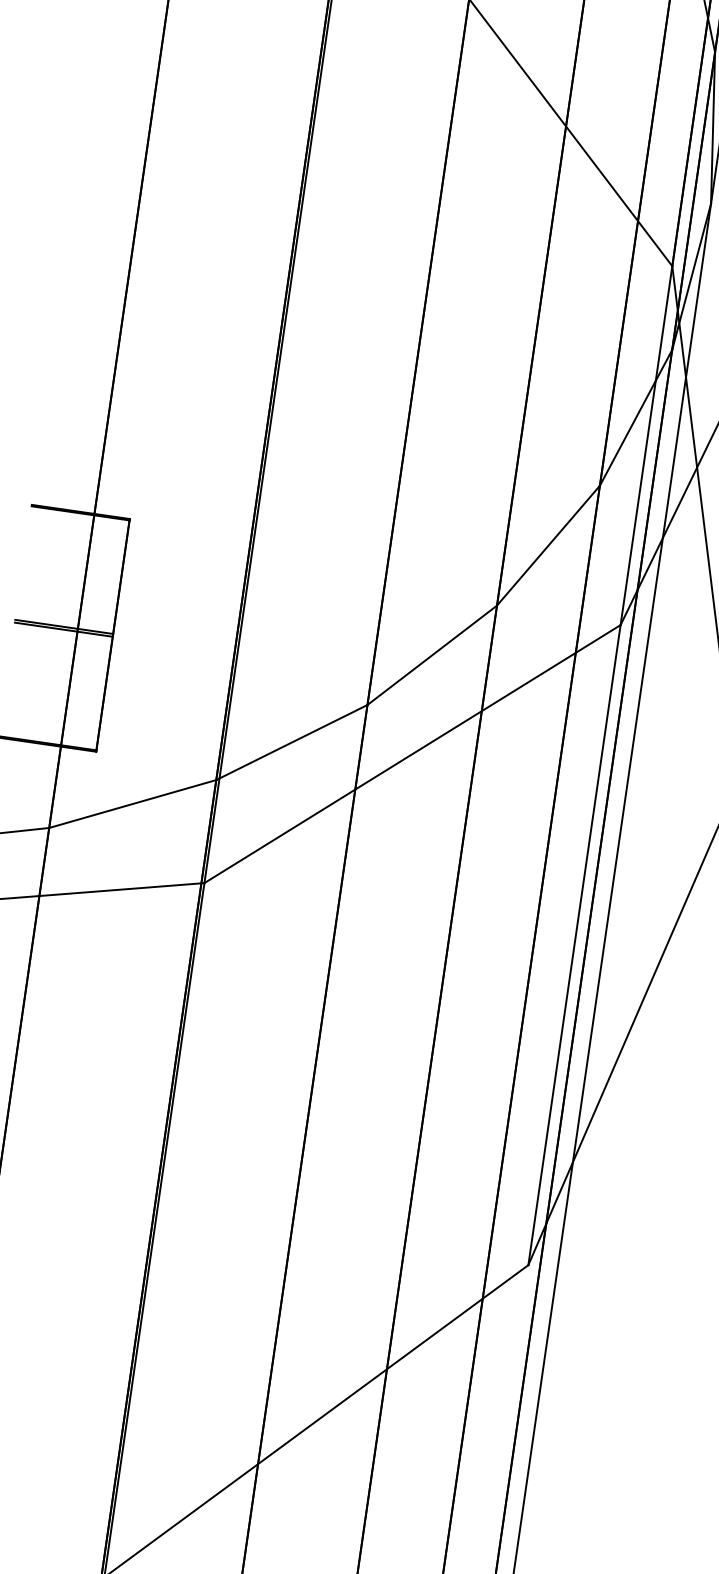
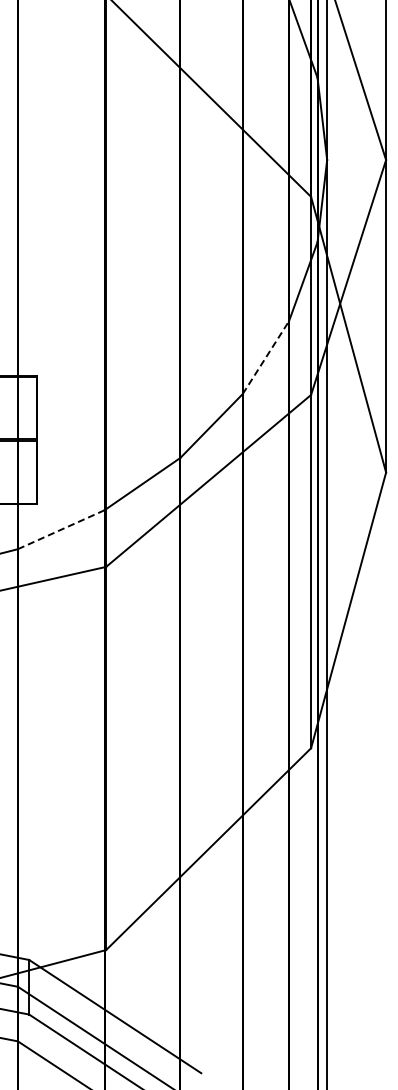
line: (549, 545) -> (266, 357), solid -> dashed
line: (133, 803) -> (61, 529), solid -> dashed

